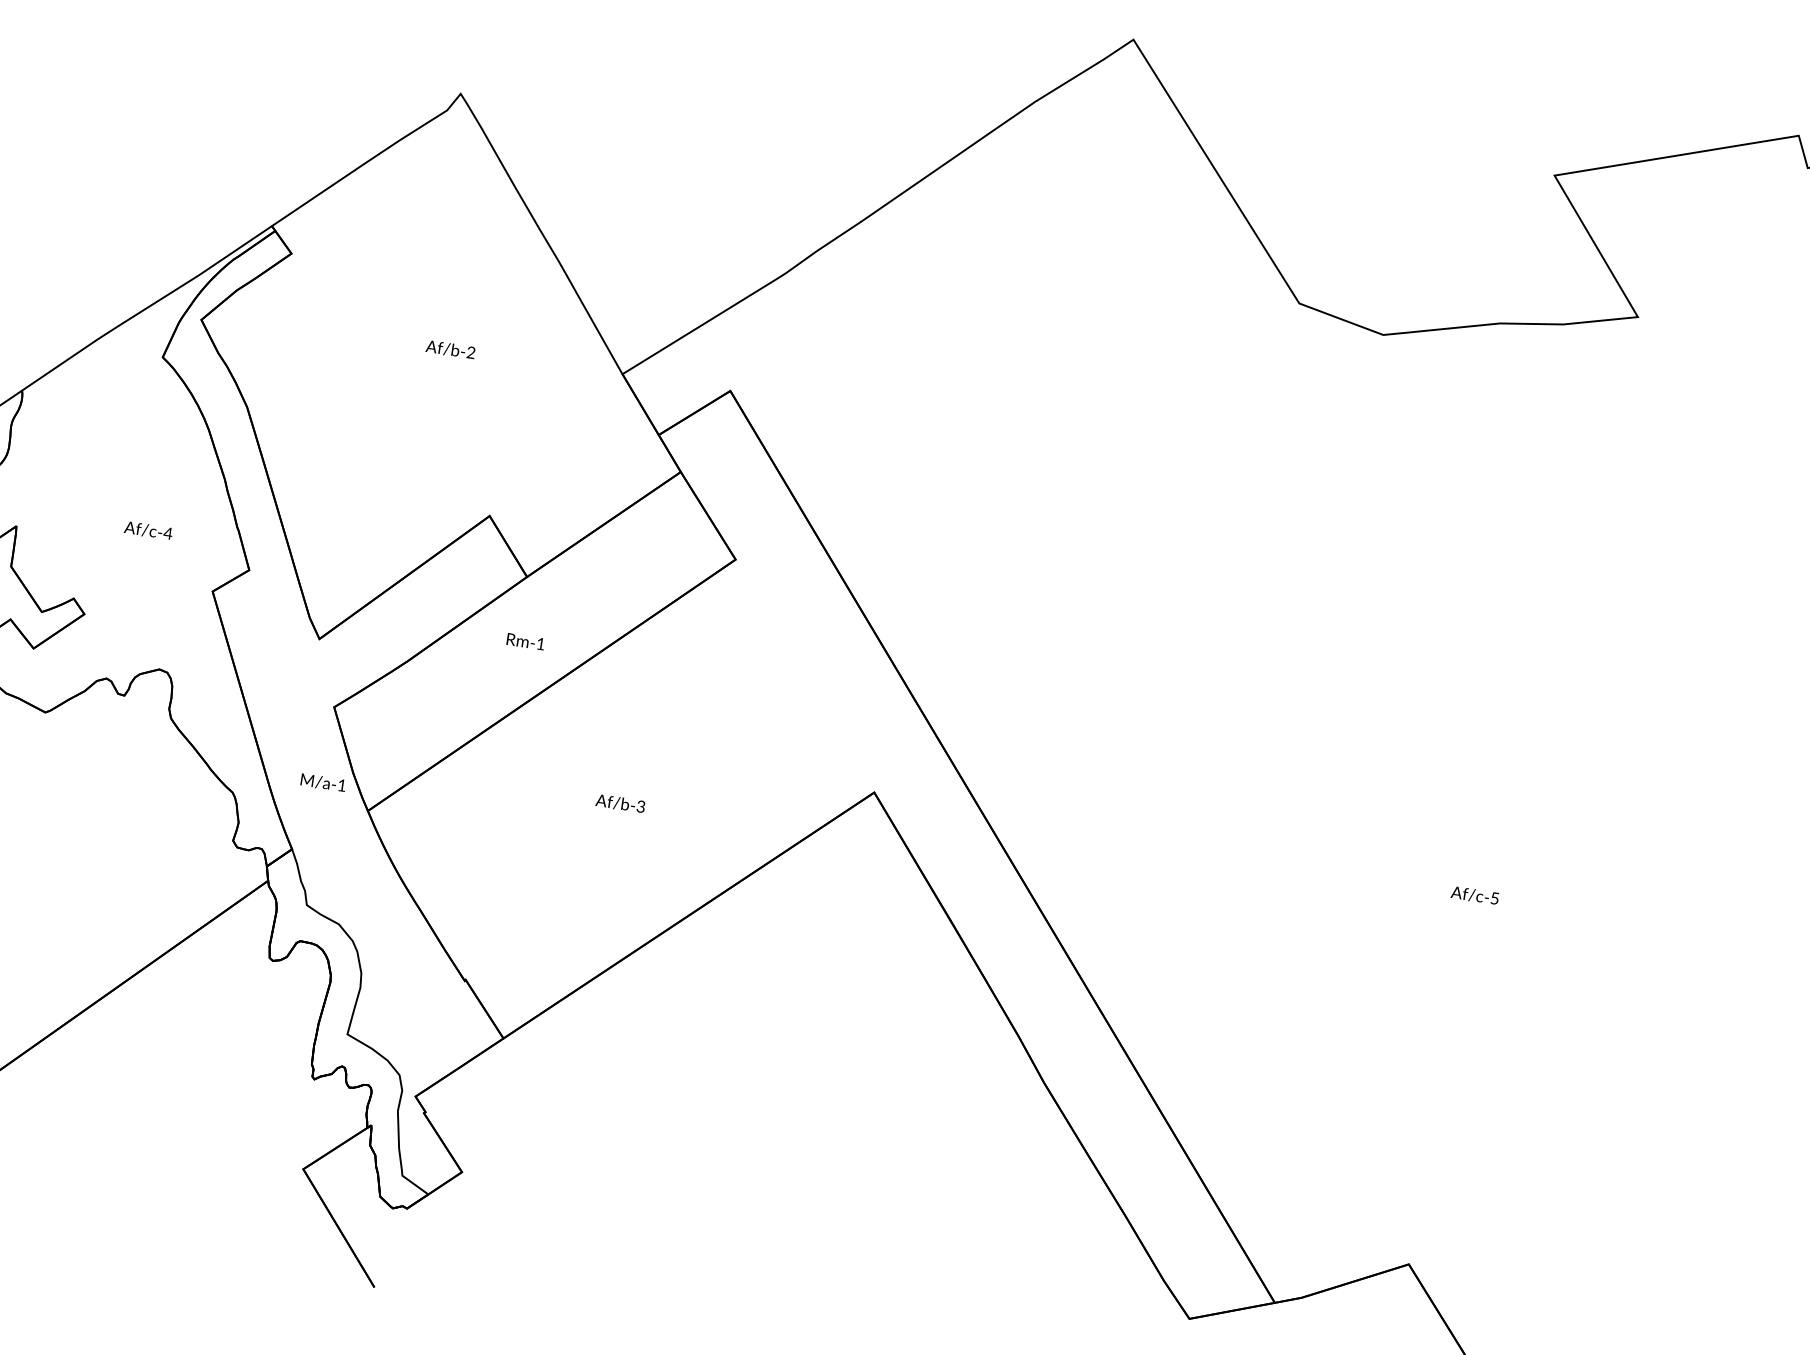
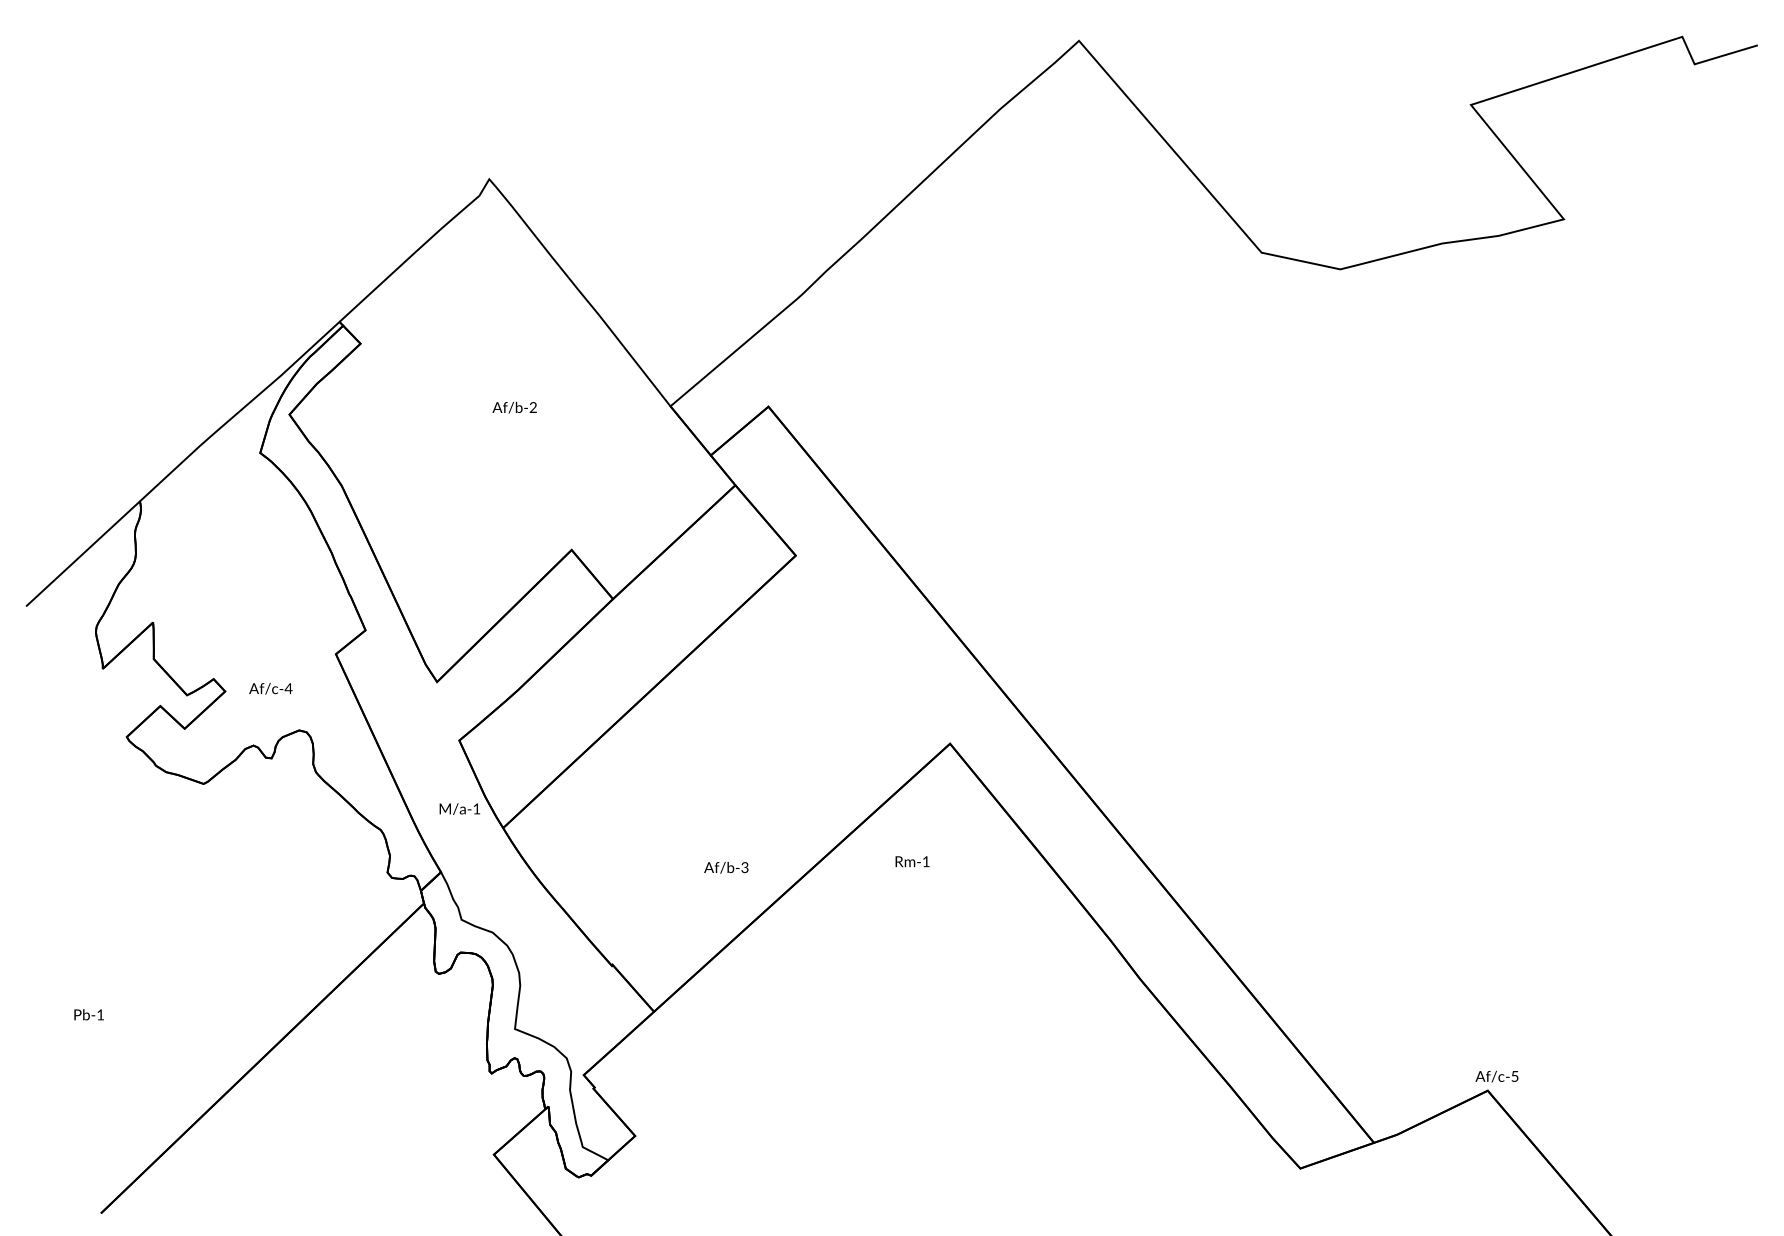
text: (148, 530) -> (270, 688), moved
text: (525, 641) -> (912, 861), moved
text: (620, 803) -> (726, 867), moved
text: (1474, 895) -> (1496, 1076), moved

